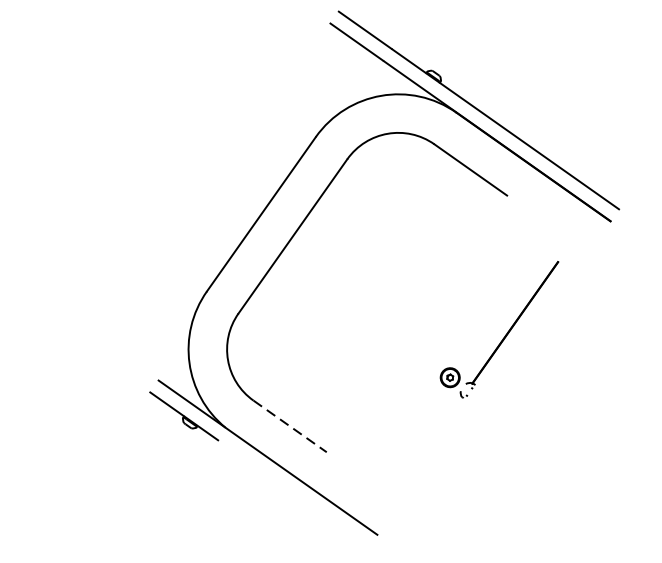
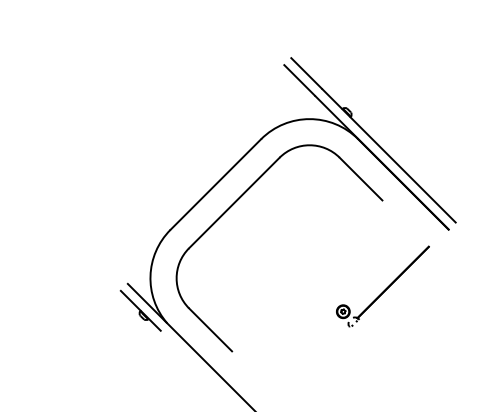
part: (500, 331) -> (382, 286), moved
line: (290, 427) -> (210, 330), dashed -> solid

